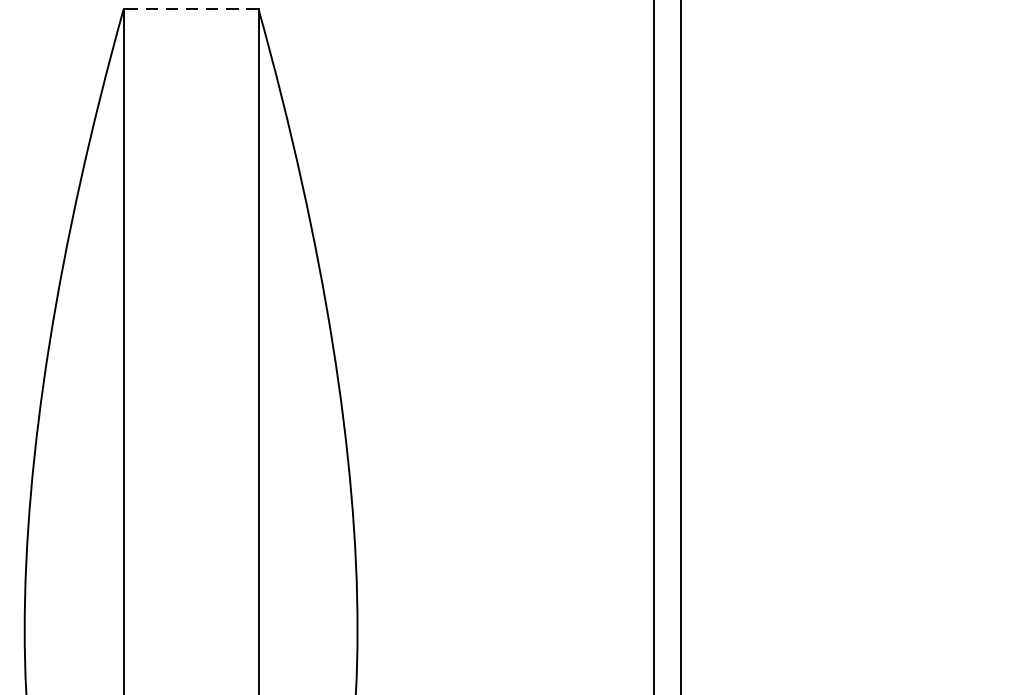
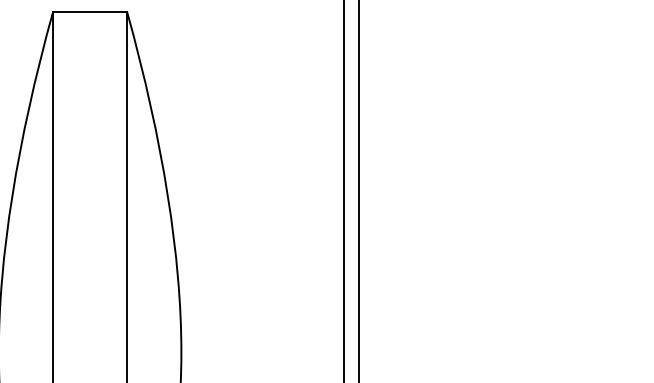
line: (191, 8) -> (90, 11), dashed -> solid

